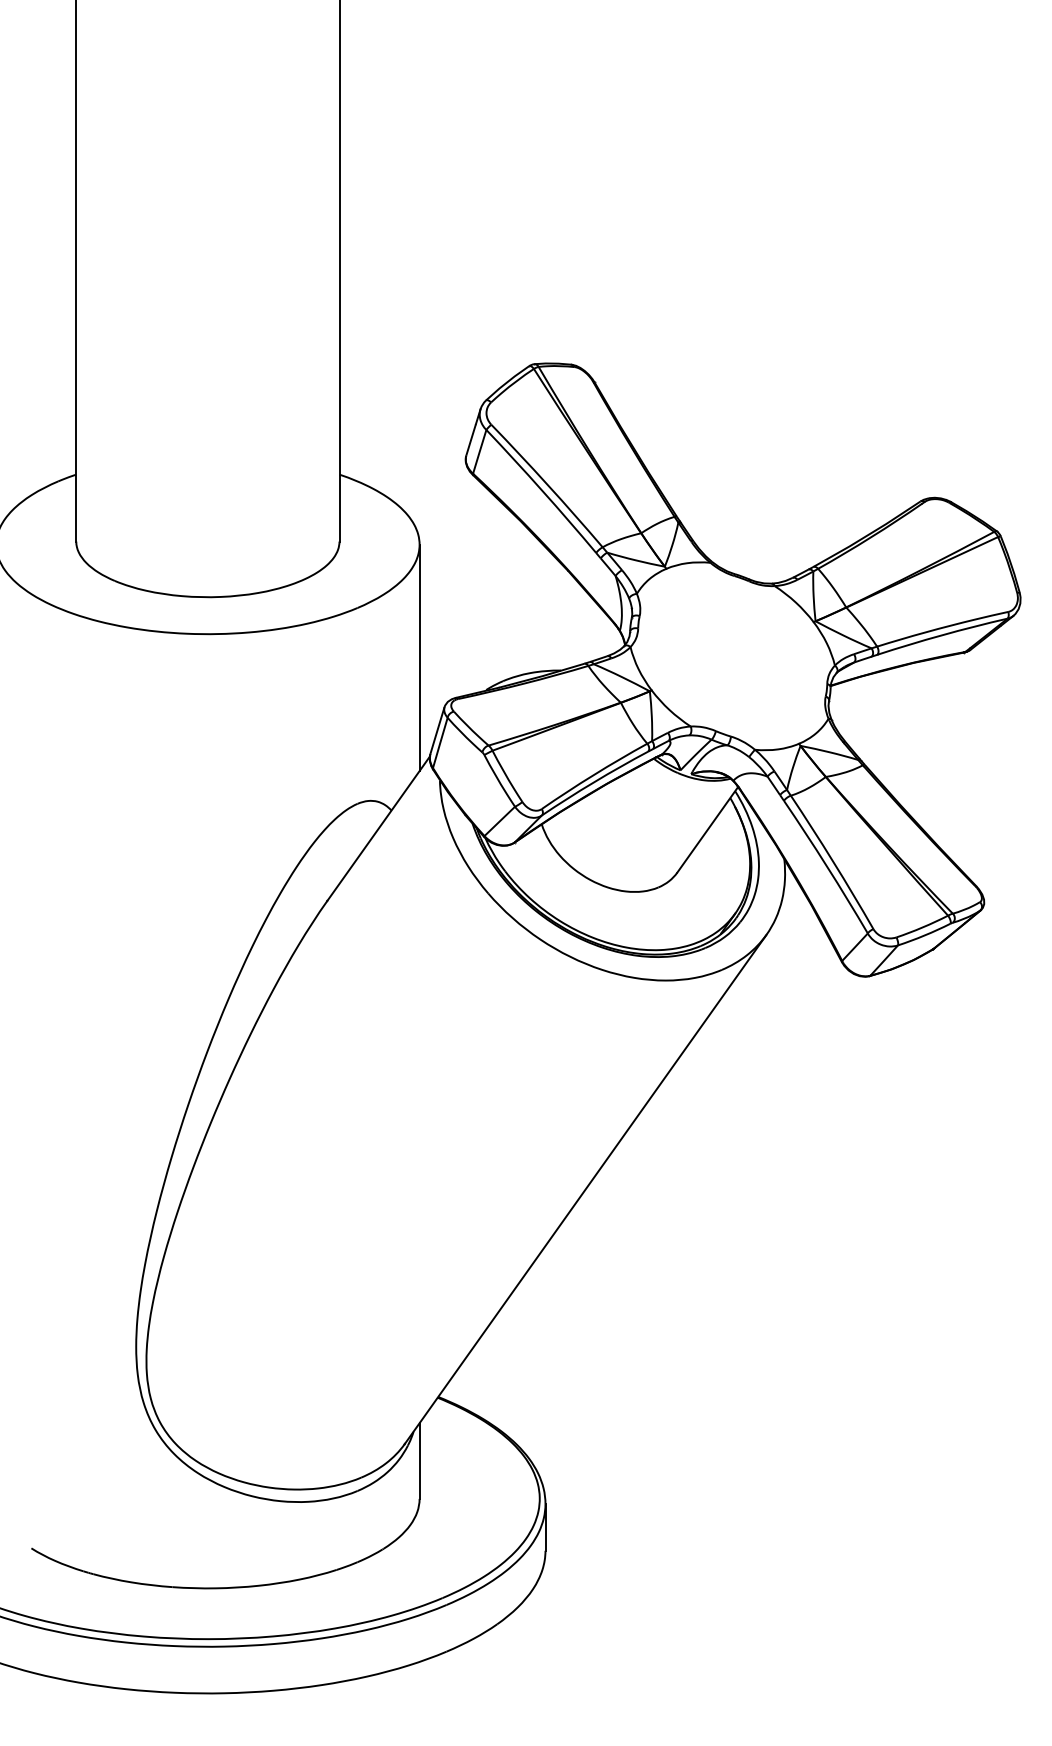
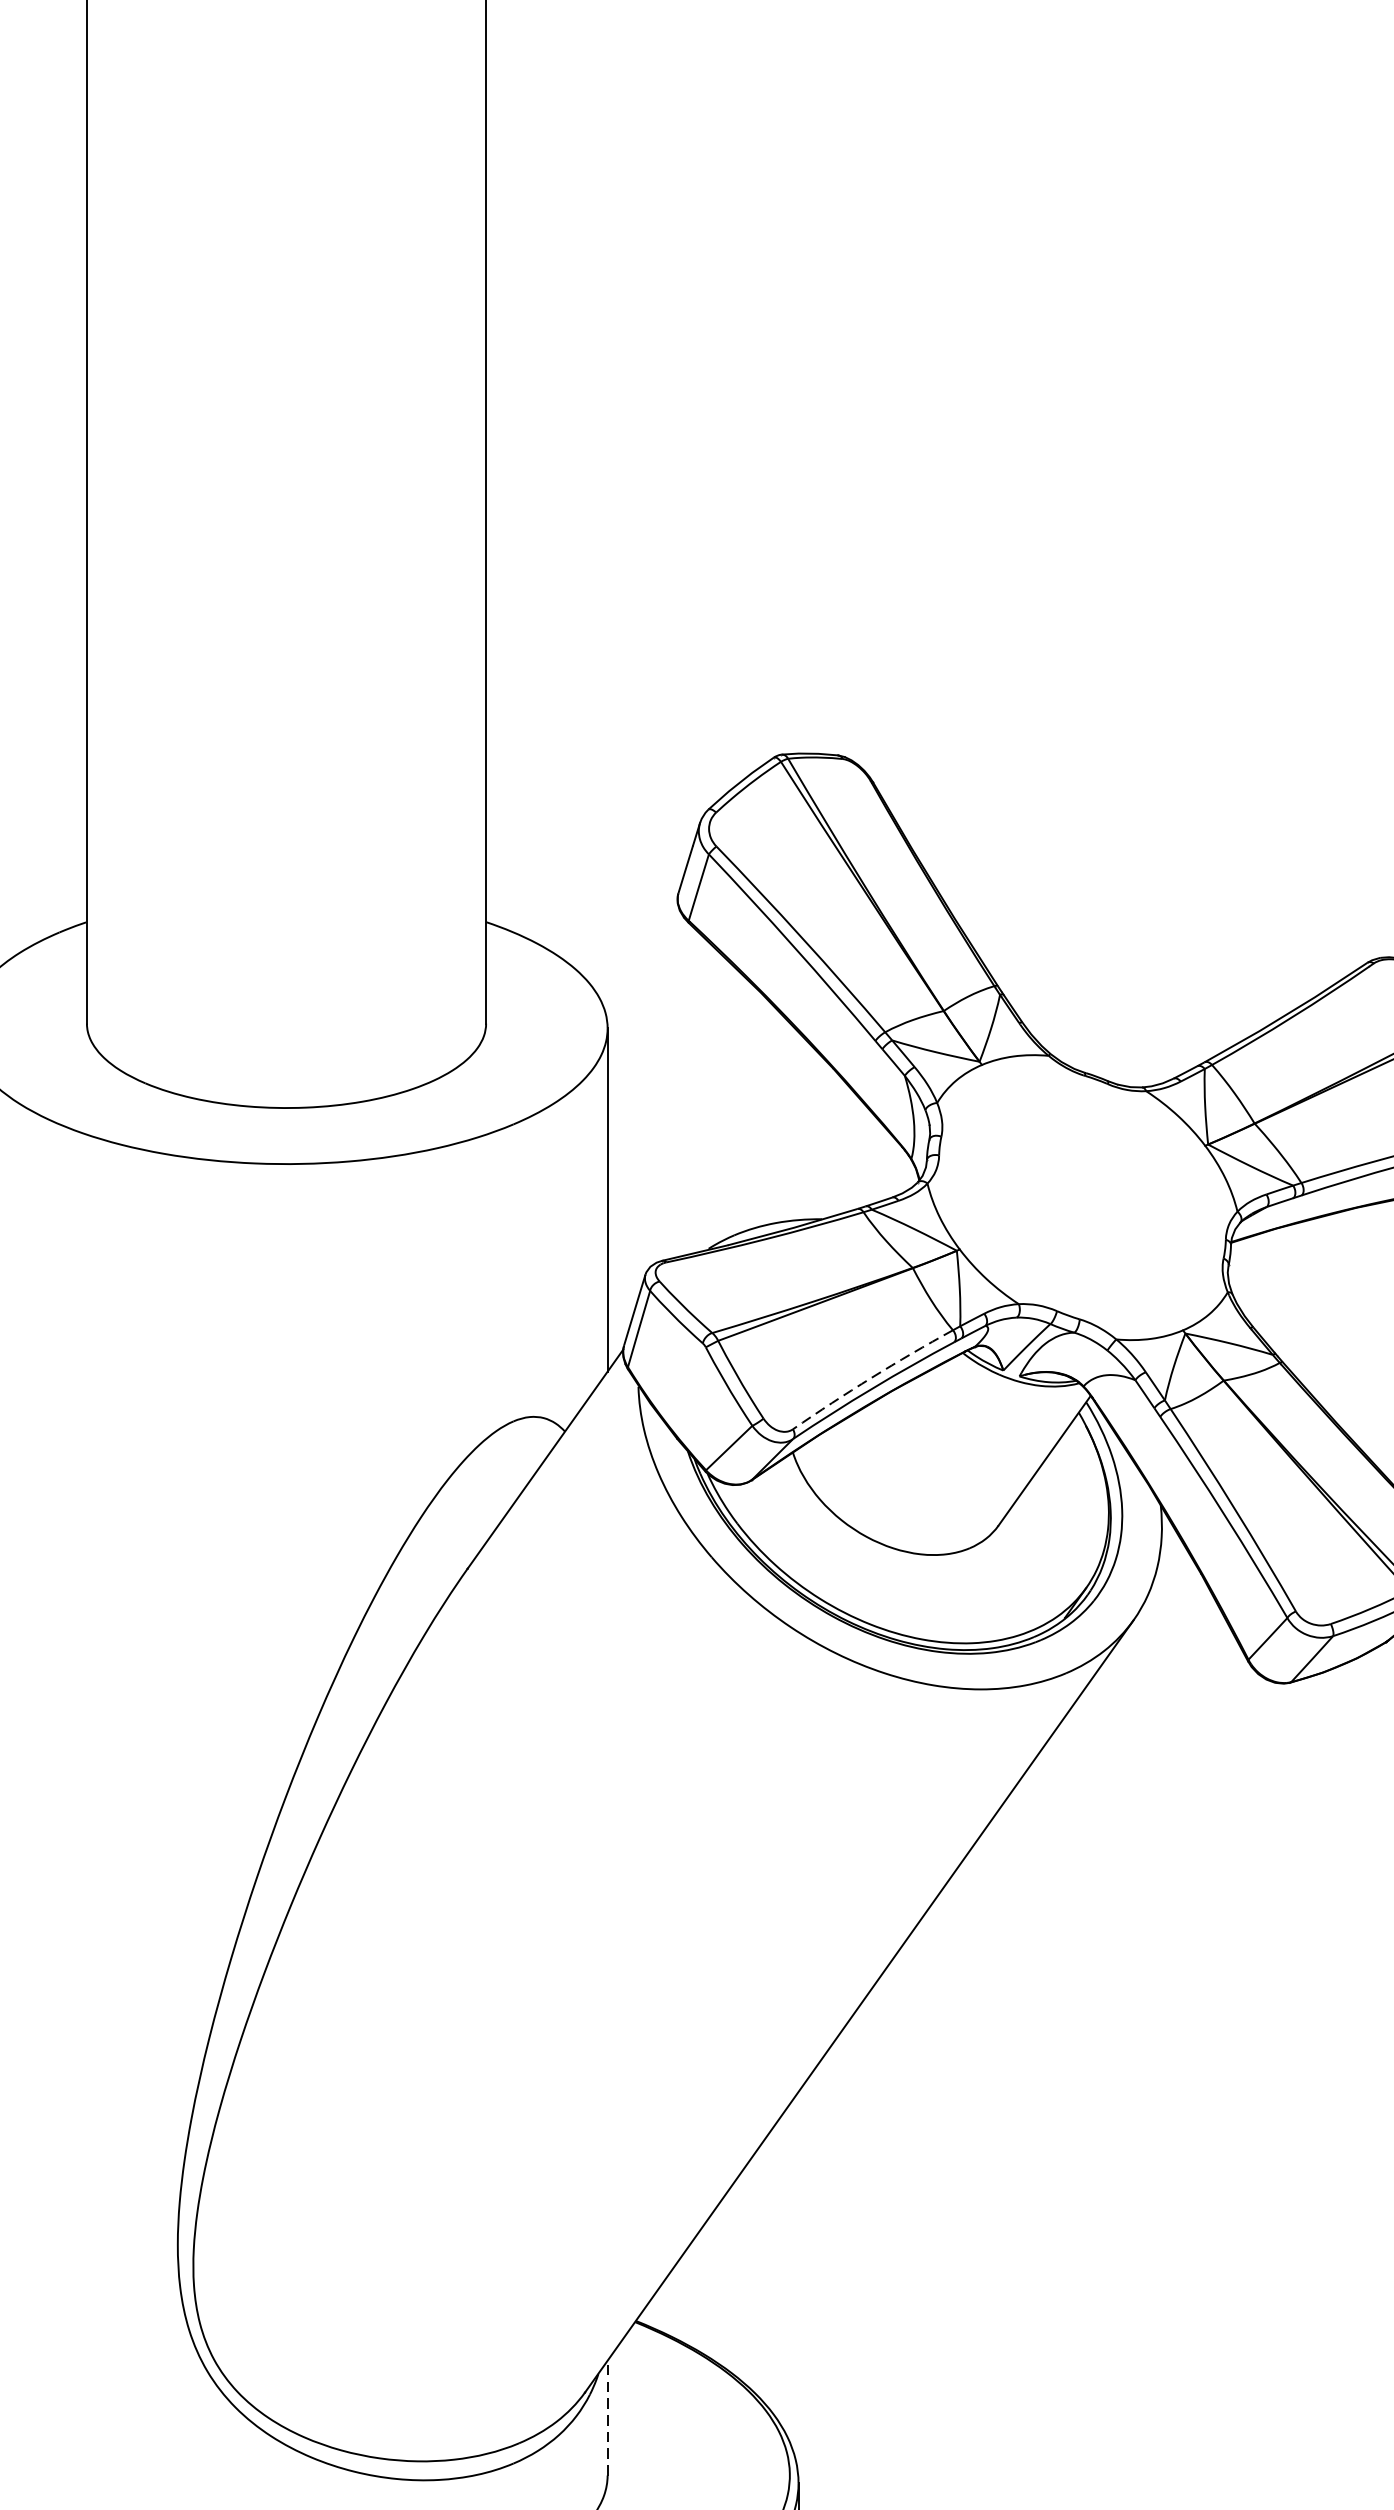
arc: (593, 775) -> (871, 1378), solid -> dashed
line: (419, 1461) -> (607, 2418), solid -> dashed

